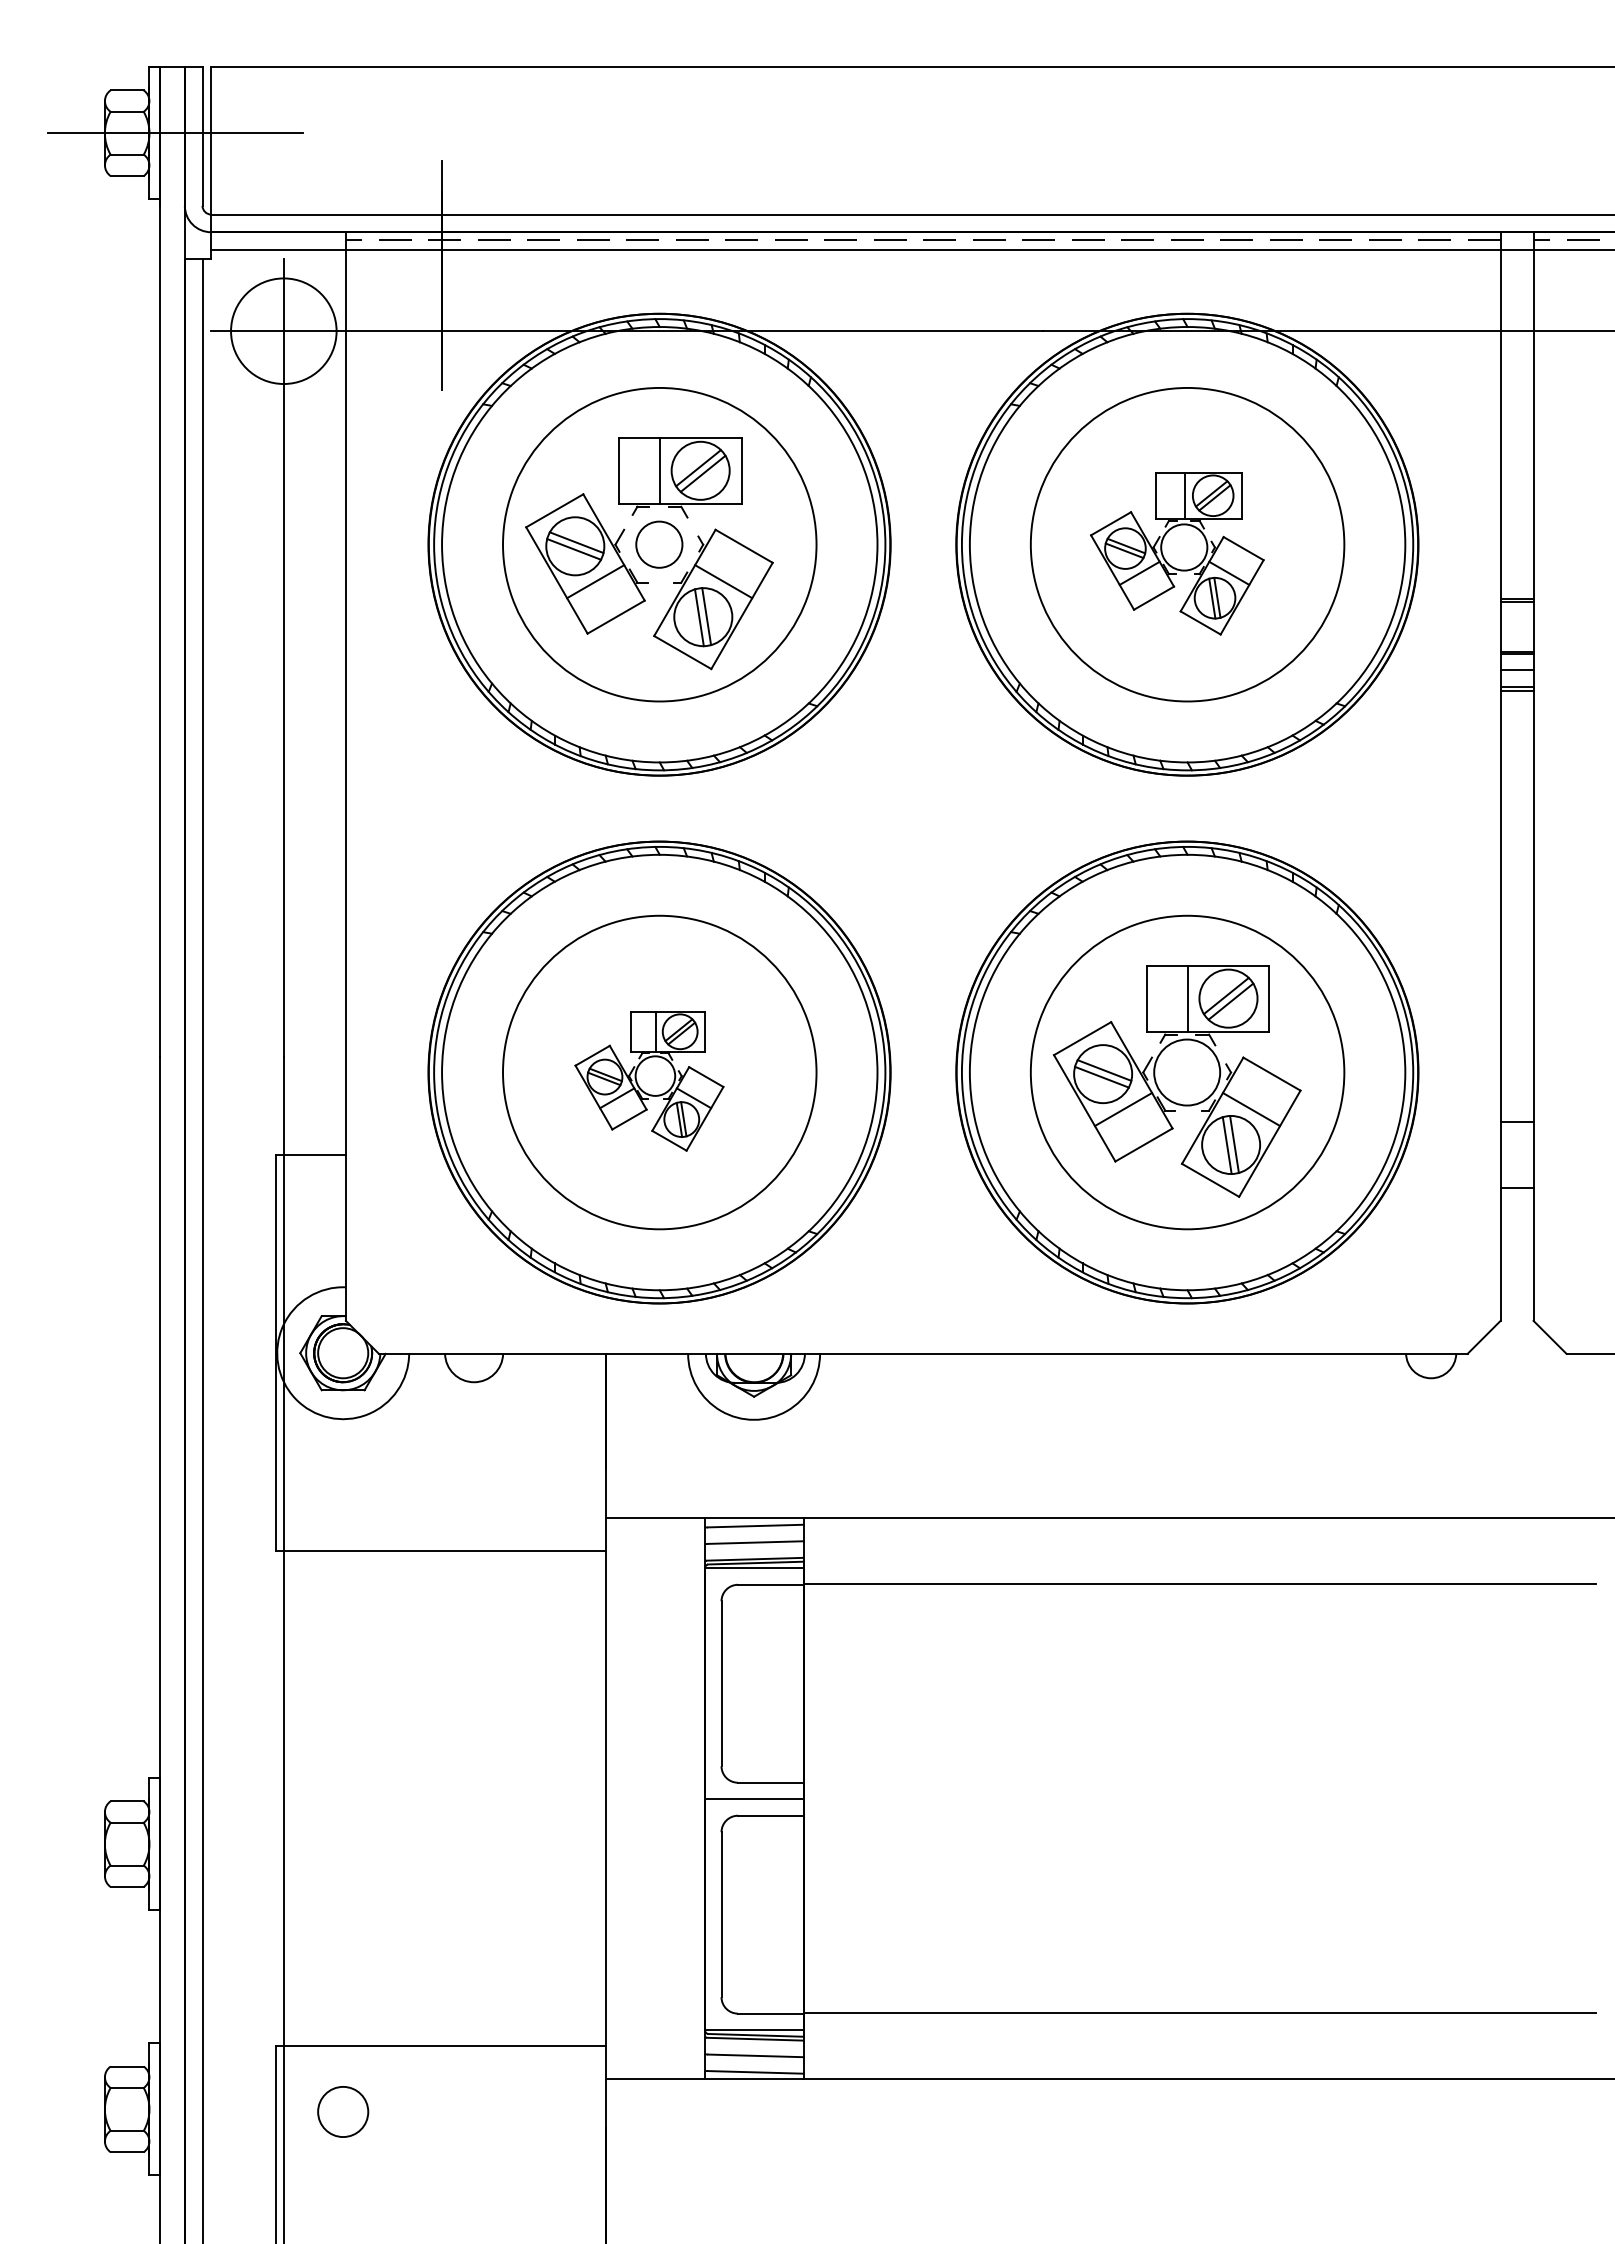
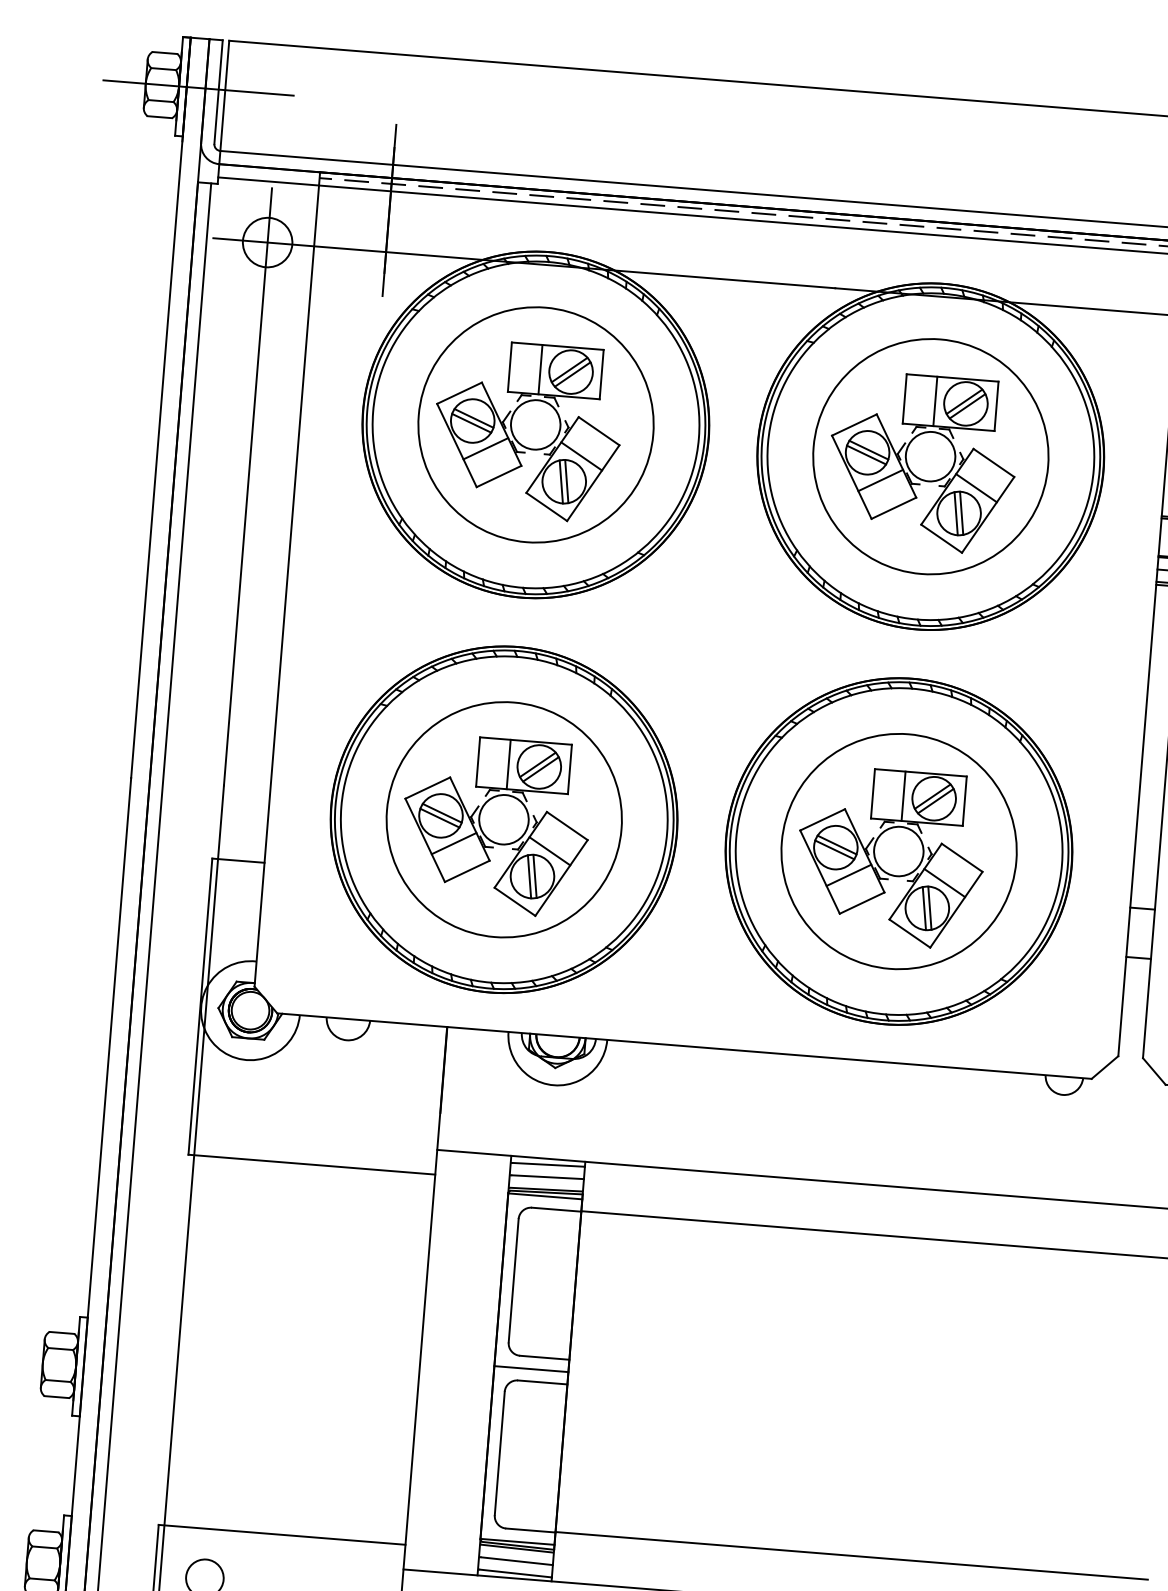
circle: (283, 331) -> (267, 242), size x0.62
circle: (659, 544) -> (535, 424), size x1.43
part: (1177, 553) -> (922, 462), size x1.43
part: (649, 1081) -> (496, 825), size x1.67

